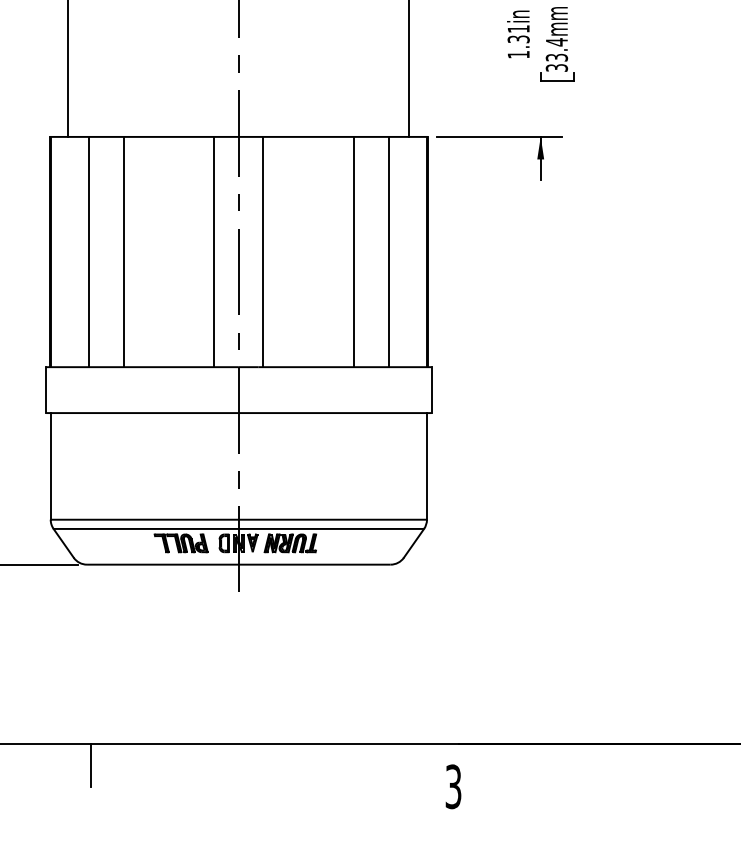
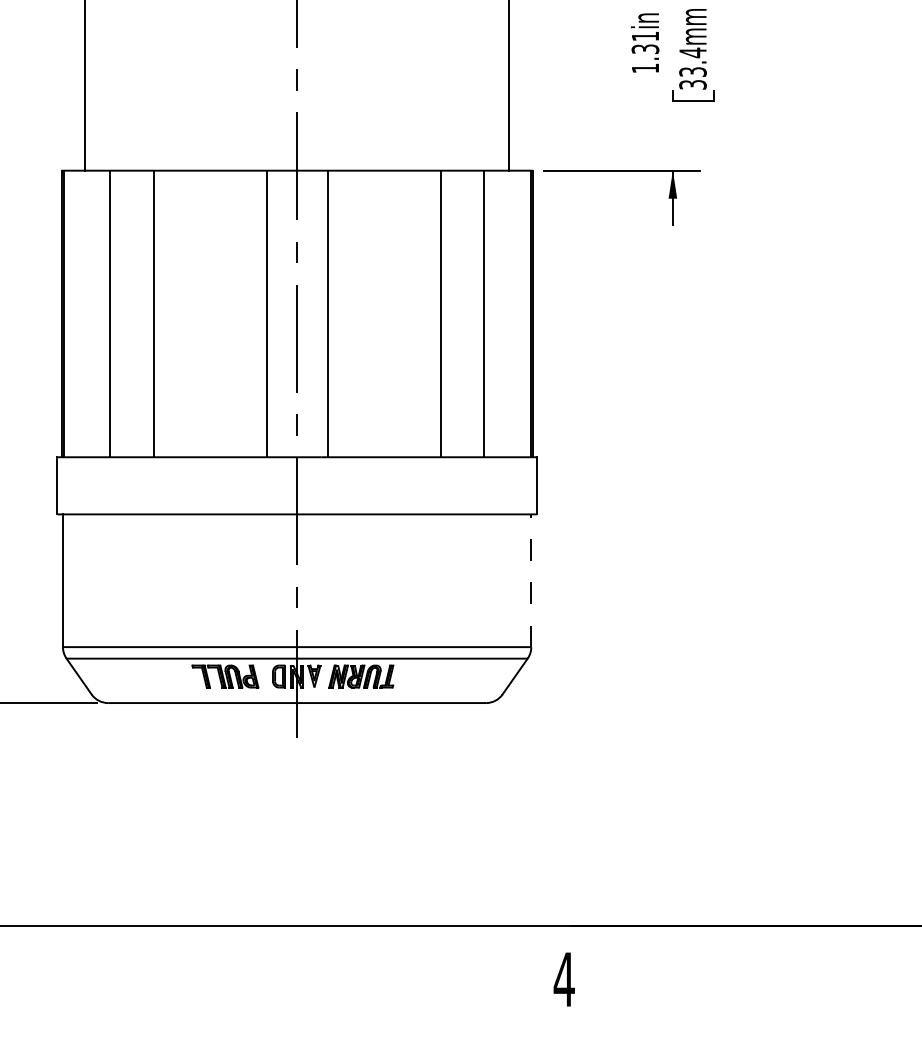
line: (426, 465) -> (530, 579), solid -> dashed
line: (91, 764) -> (113, 951), removed
text: (453, 786) -> (564, 979), 3 -> 4

